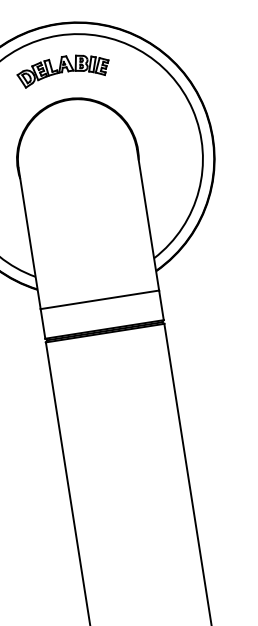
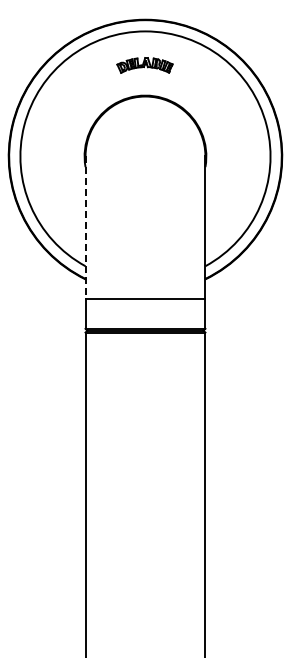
part: (62, 69) -> (144, 65), size x0.6
line: (29, 239) -> (85, 228), solid -> dashed

